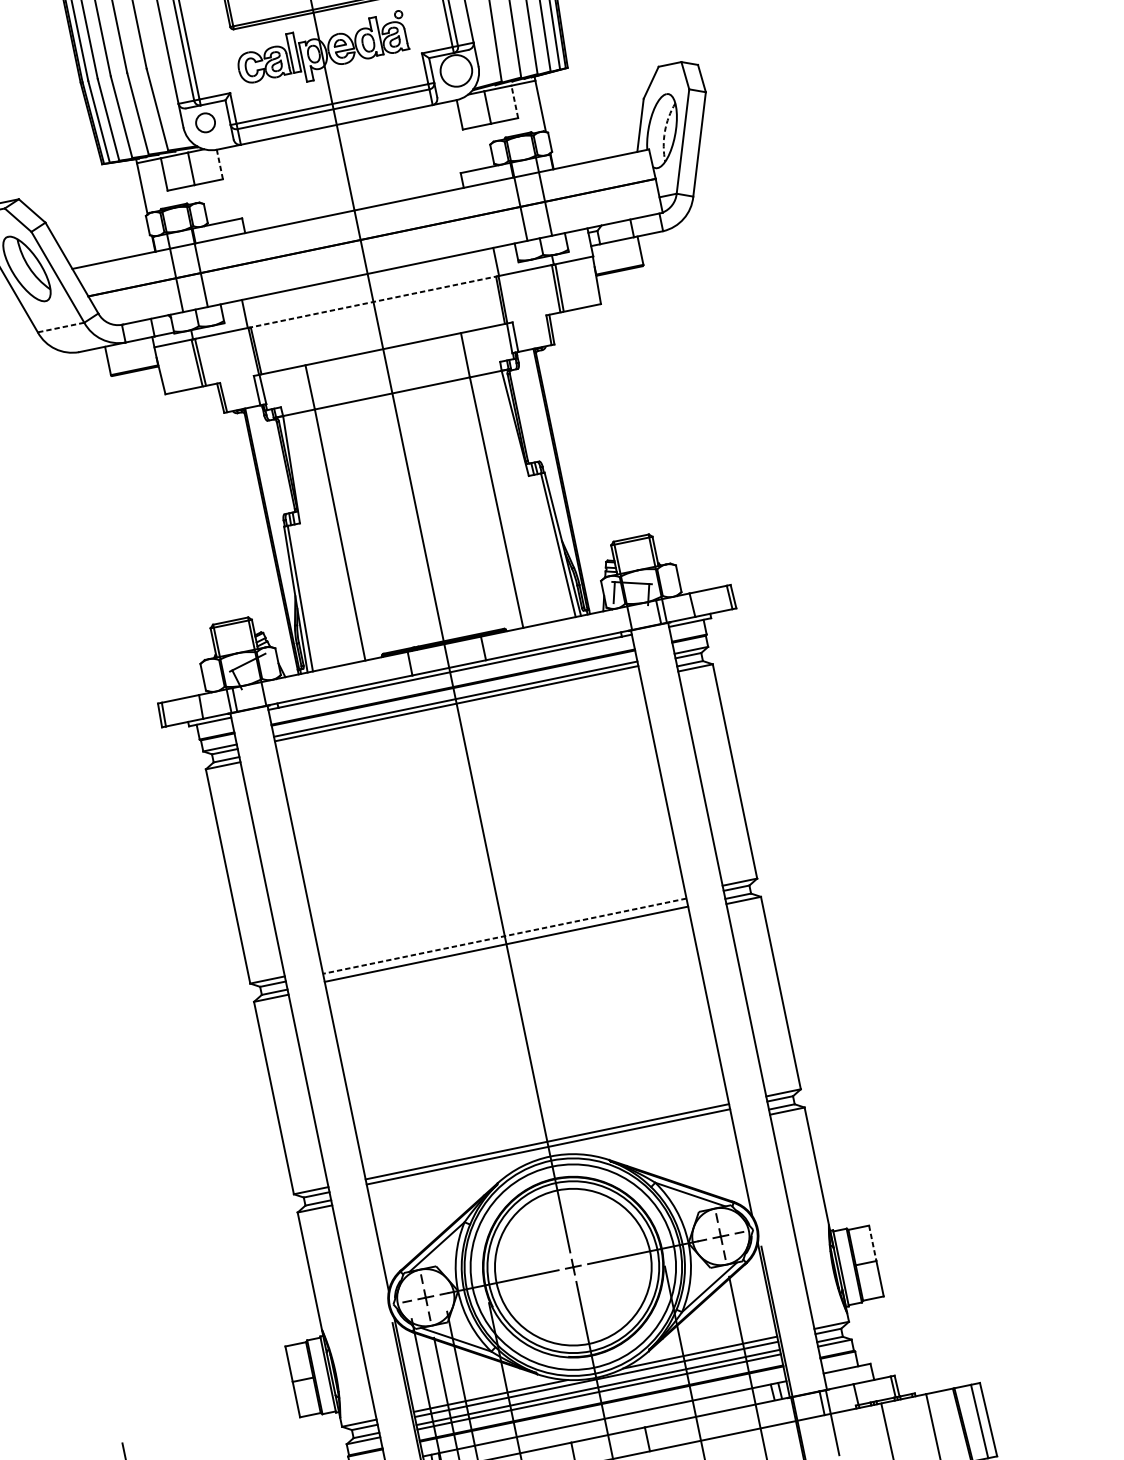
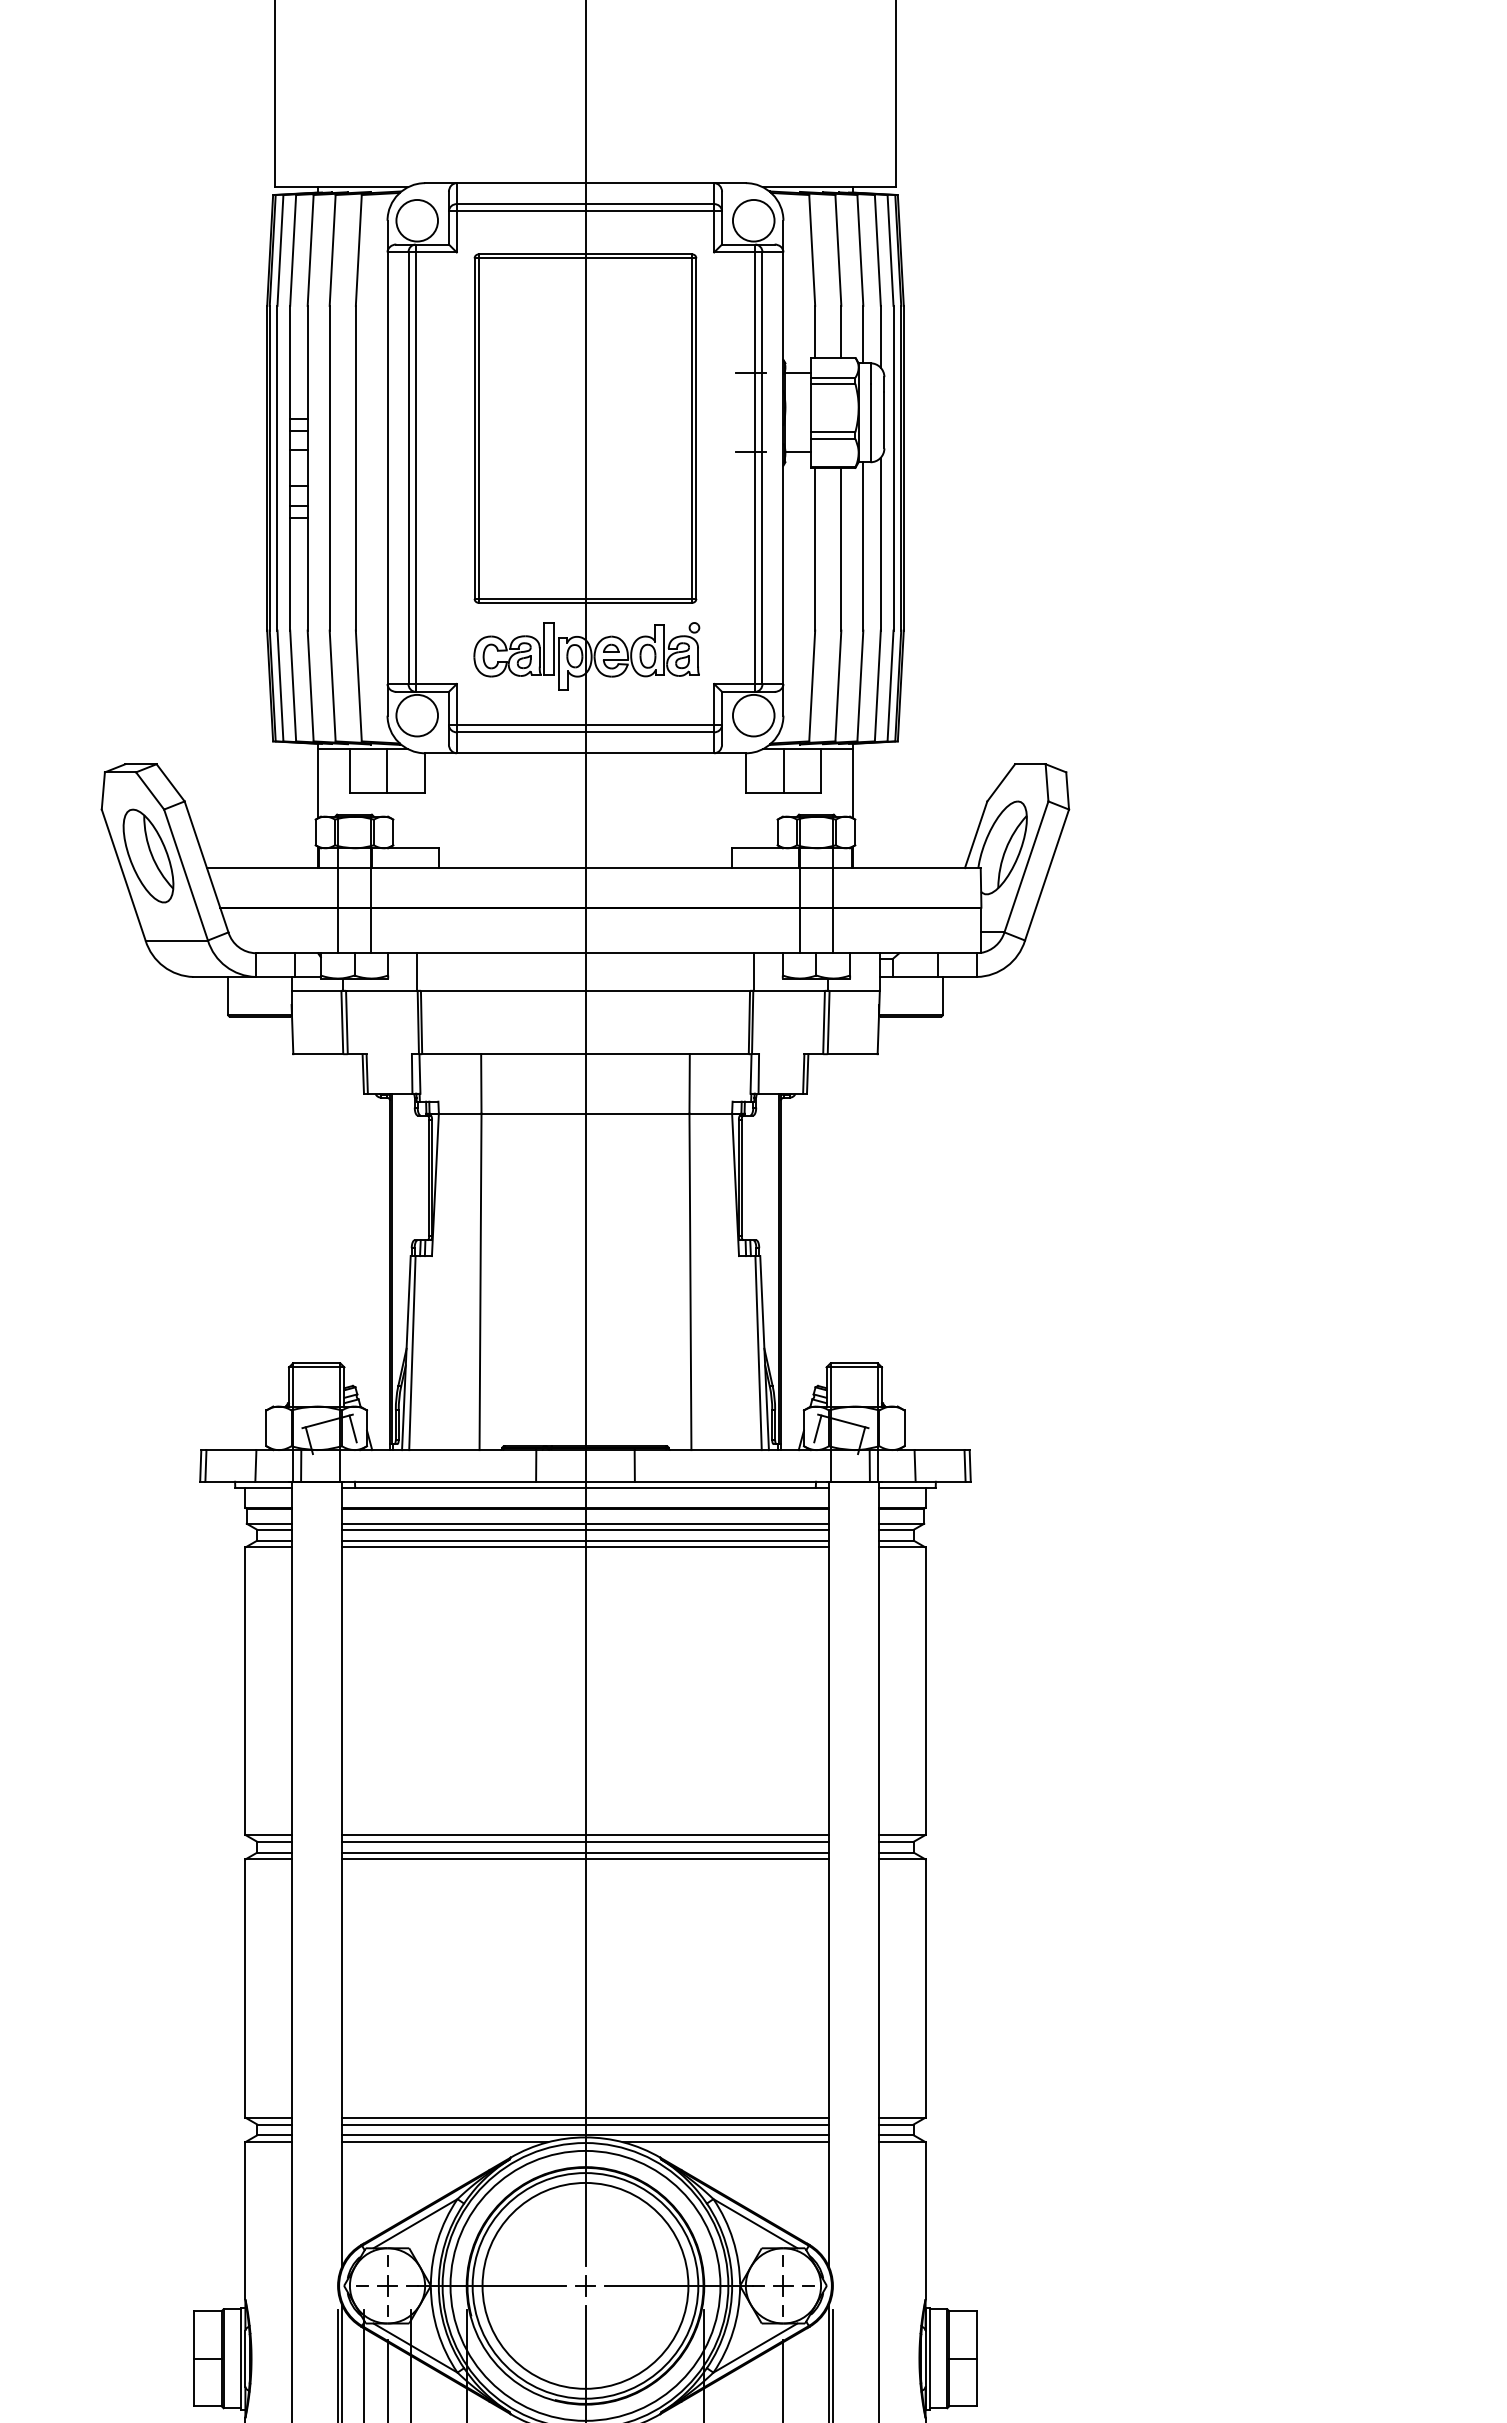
line: (514, 102) -> (820, 771), dashed -> solid
circle: (205, 122) -> (417, 715), size x1.67
arc: (664, 131) -> (1005, 849), dashed -> solid
line: (219, 164) -> (424, 773), dashed -> solid
line: (373, 301) -> (585, 990), dashed -> solid
line: (60, 327) -> (176, 940), dashed -> solid
line: (267, 664) -> (352, 1428), added
line: (458, 711) -> (585, 1540), added
line: (459, 716) -> (585, 1547), added
line: (503, 930) -> (585, 1834), added
line: (504, 935) -> (585, 1841), dashed -> solid
line: (507, 949) -> (585, 1859), added
line: (655, 1138) -> (725, 2142), added
line: (550, 1155) -> (585, 2135), added
line: (446, 1182) -> (444, 2142), added
line: (873, 1242) -> (977, 2334), dashed -> solid

